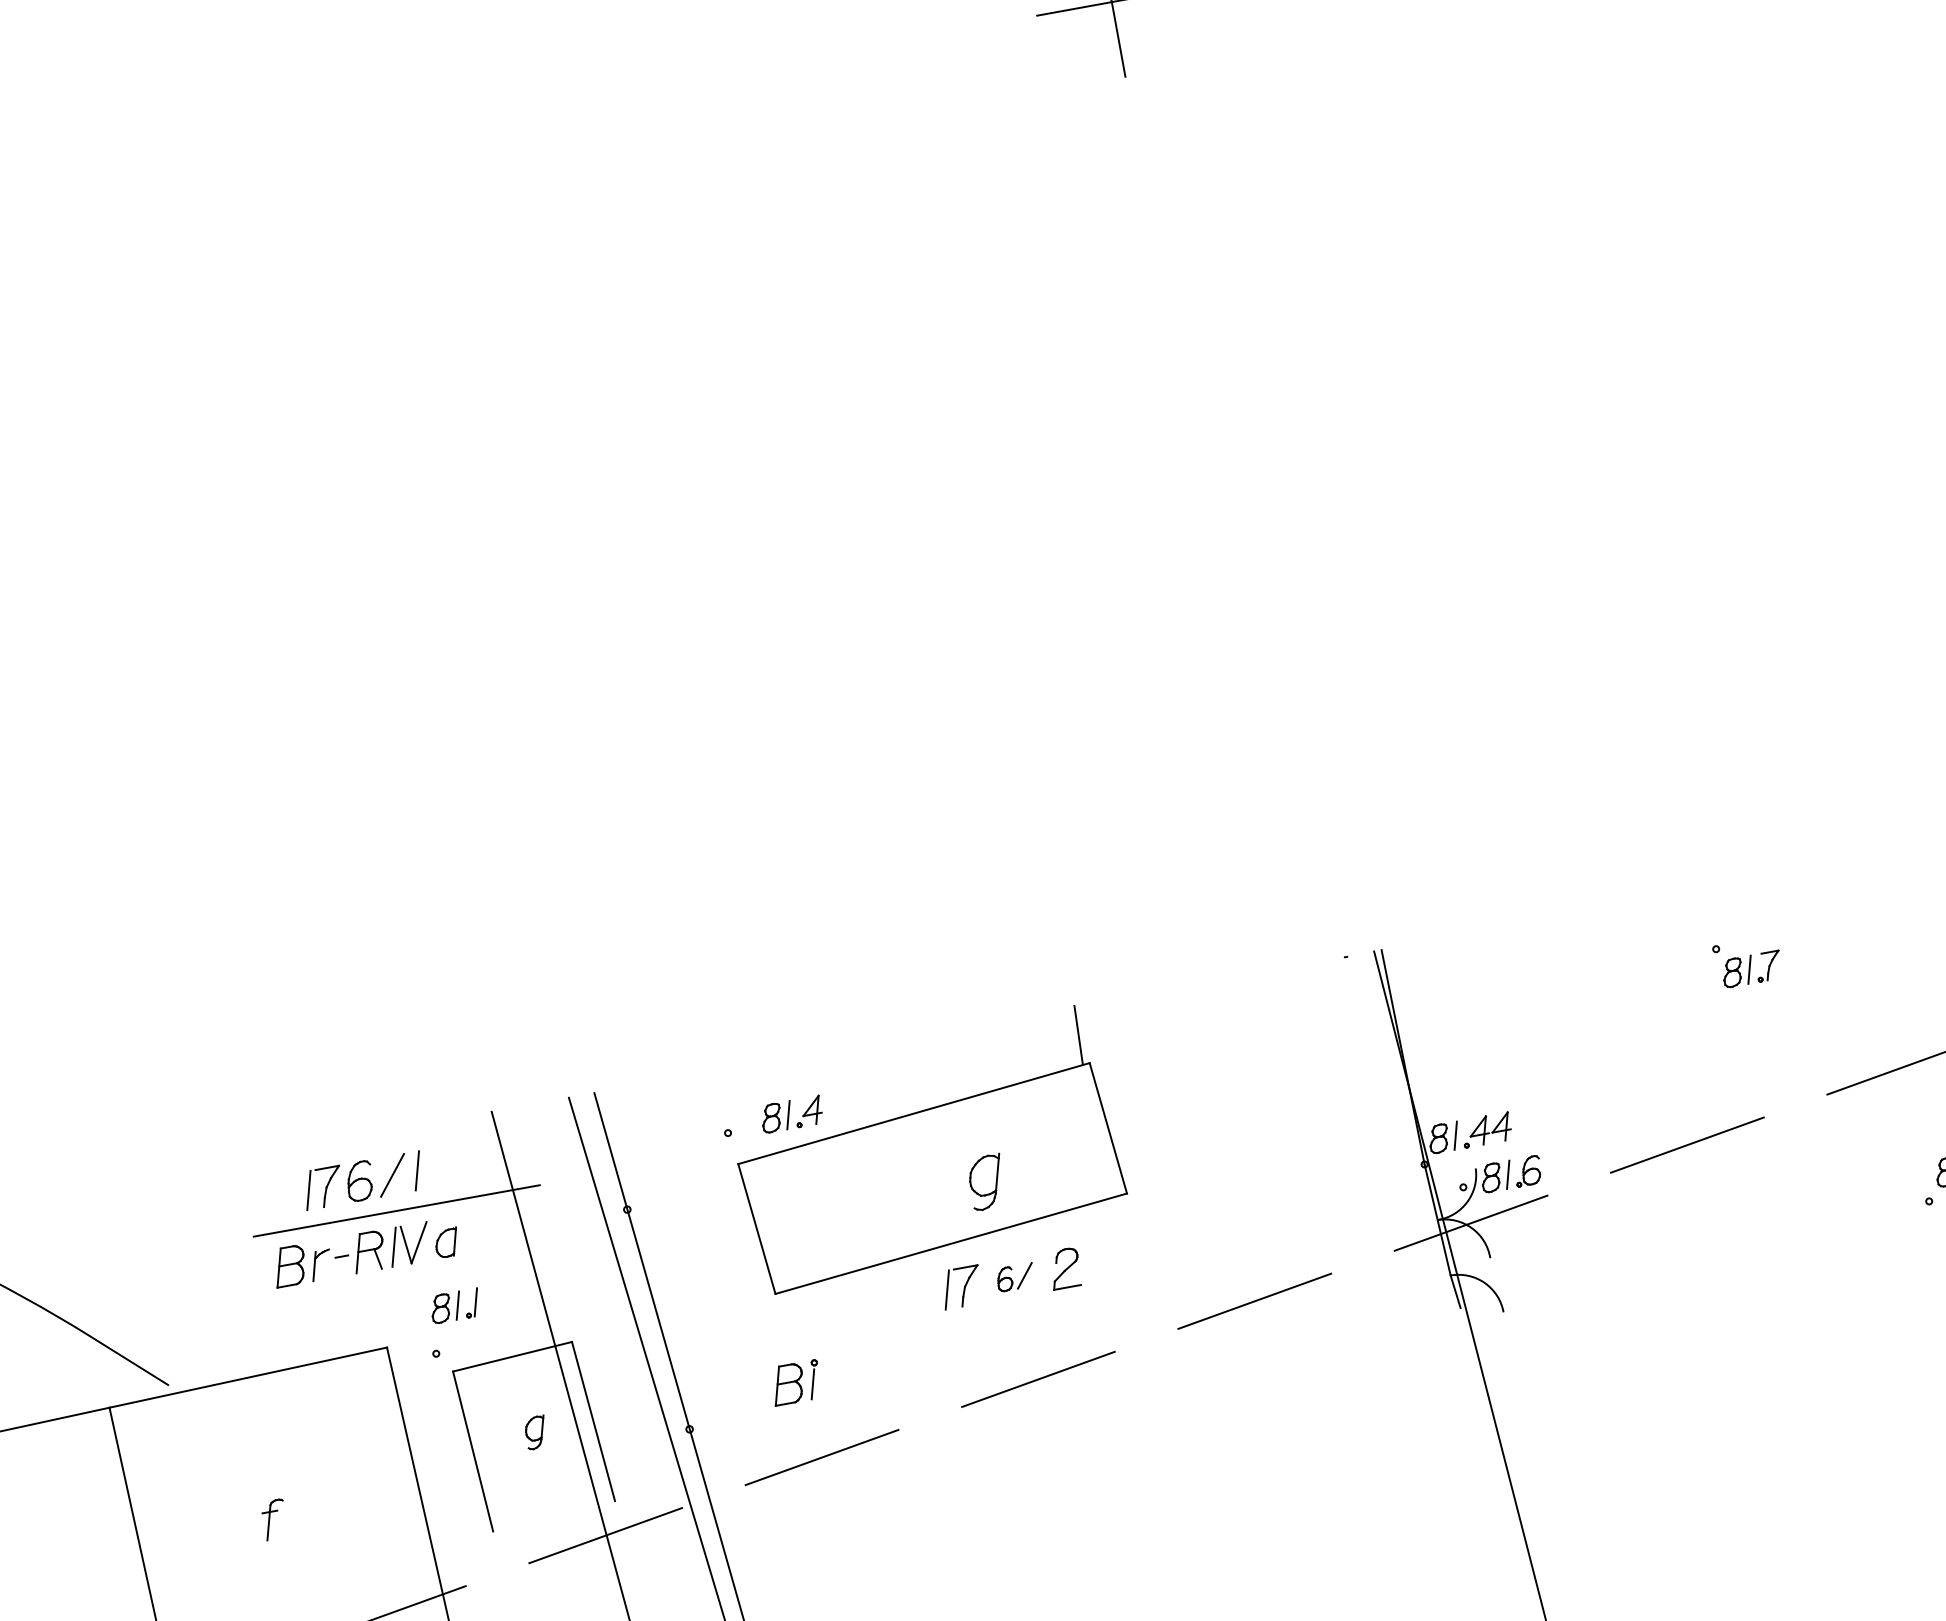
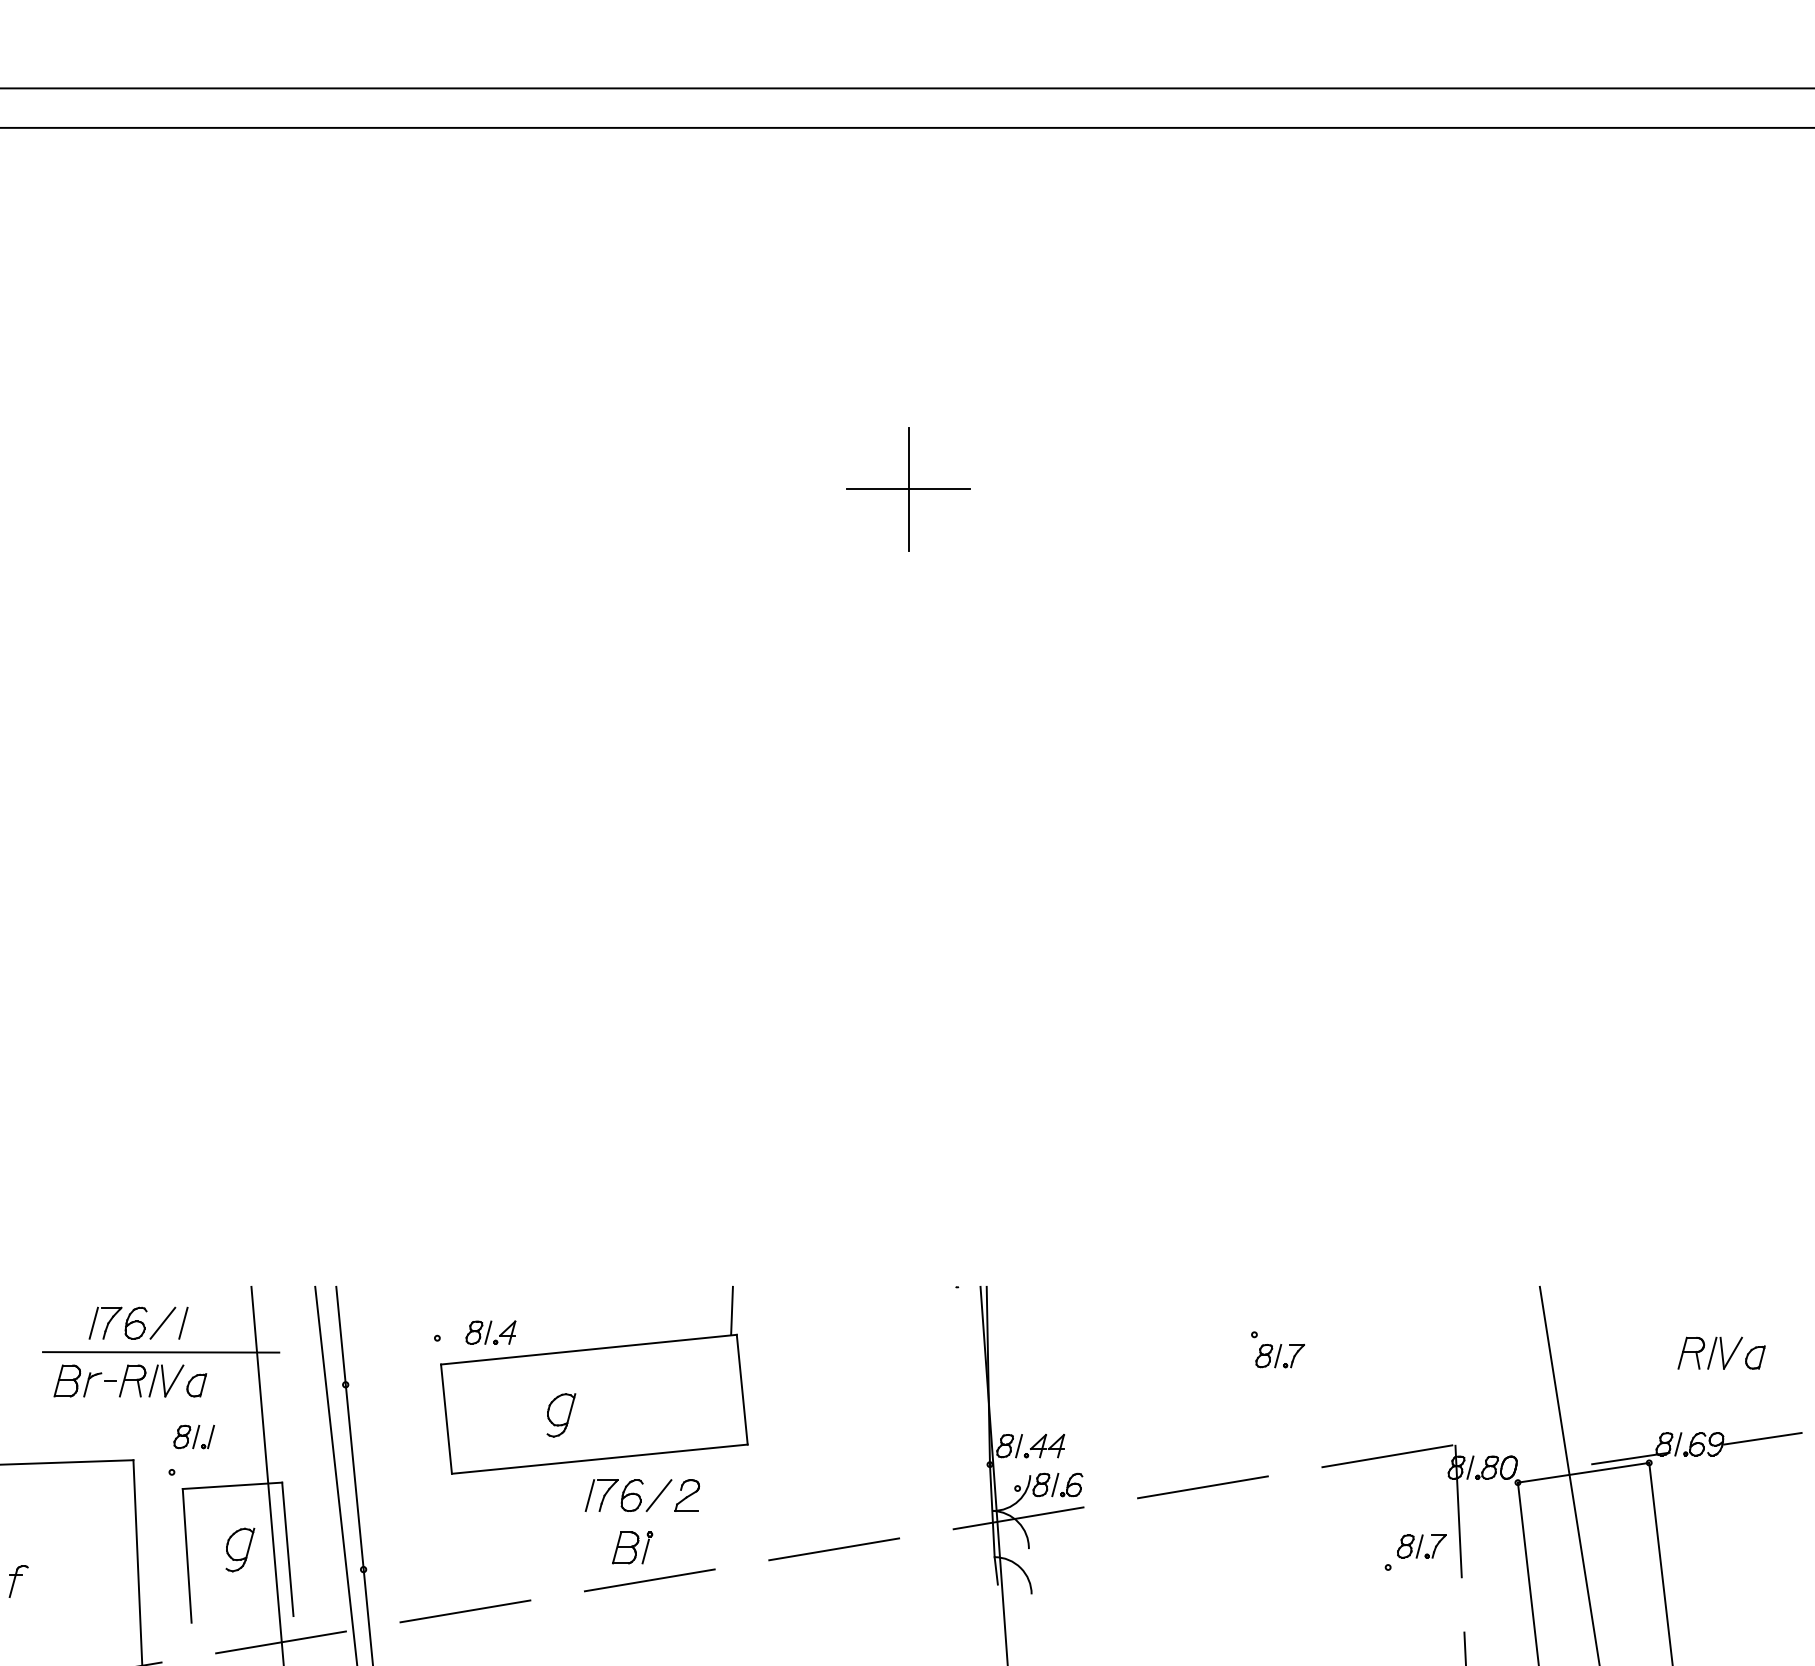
part: (987, 1182) -> (561, 1415), moved
part: (1015, 1277) -> (646, 1495), size x1.67
part: (795, 1382) -> (632, 1547), moved
part: (536, 1432) -> (240, 1549), size x1.67

